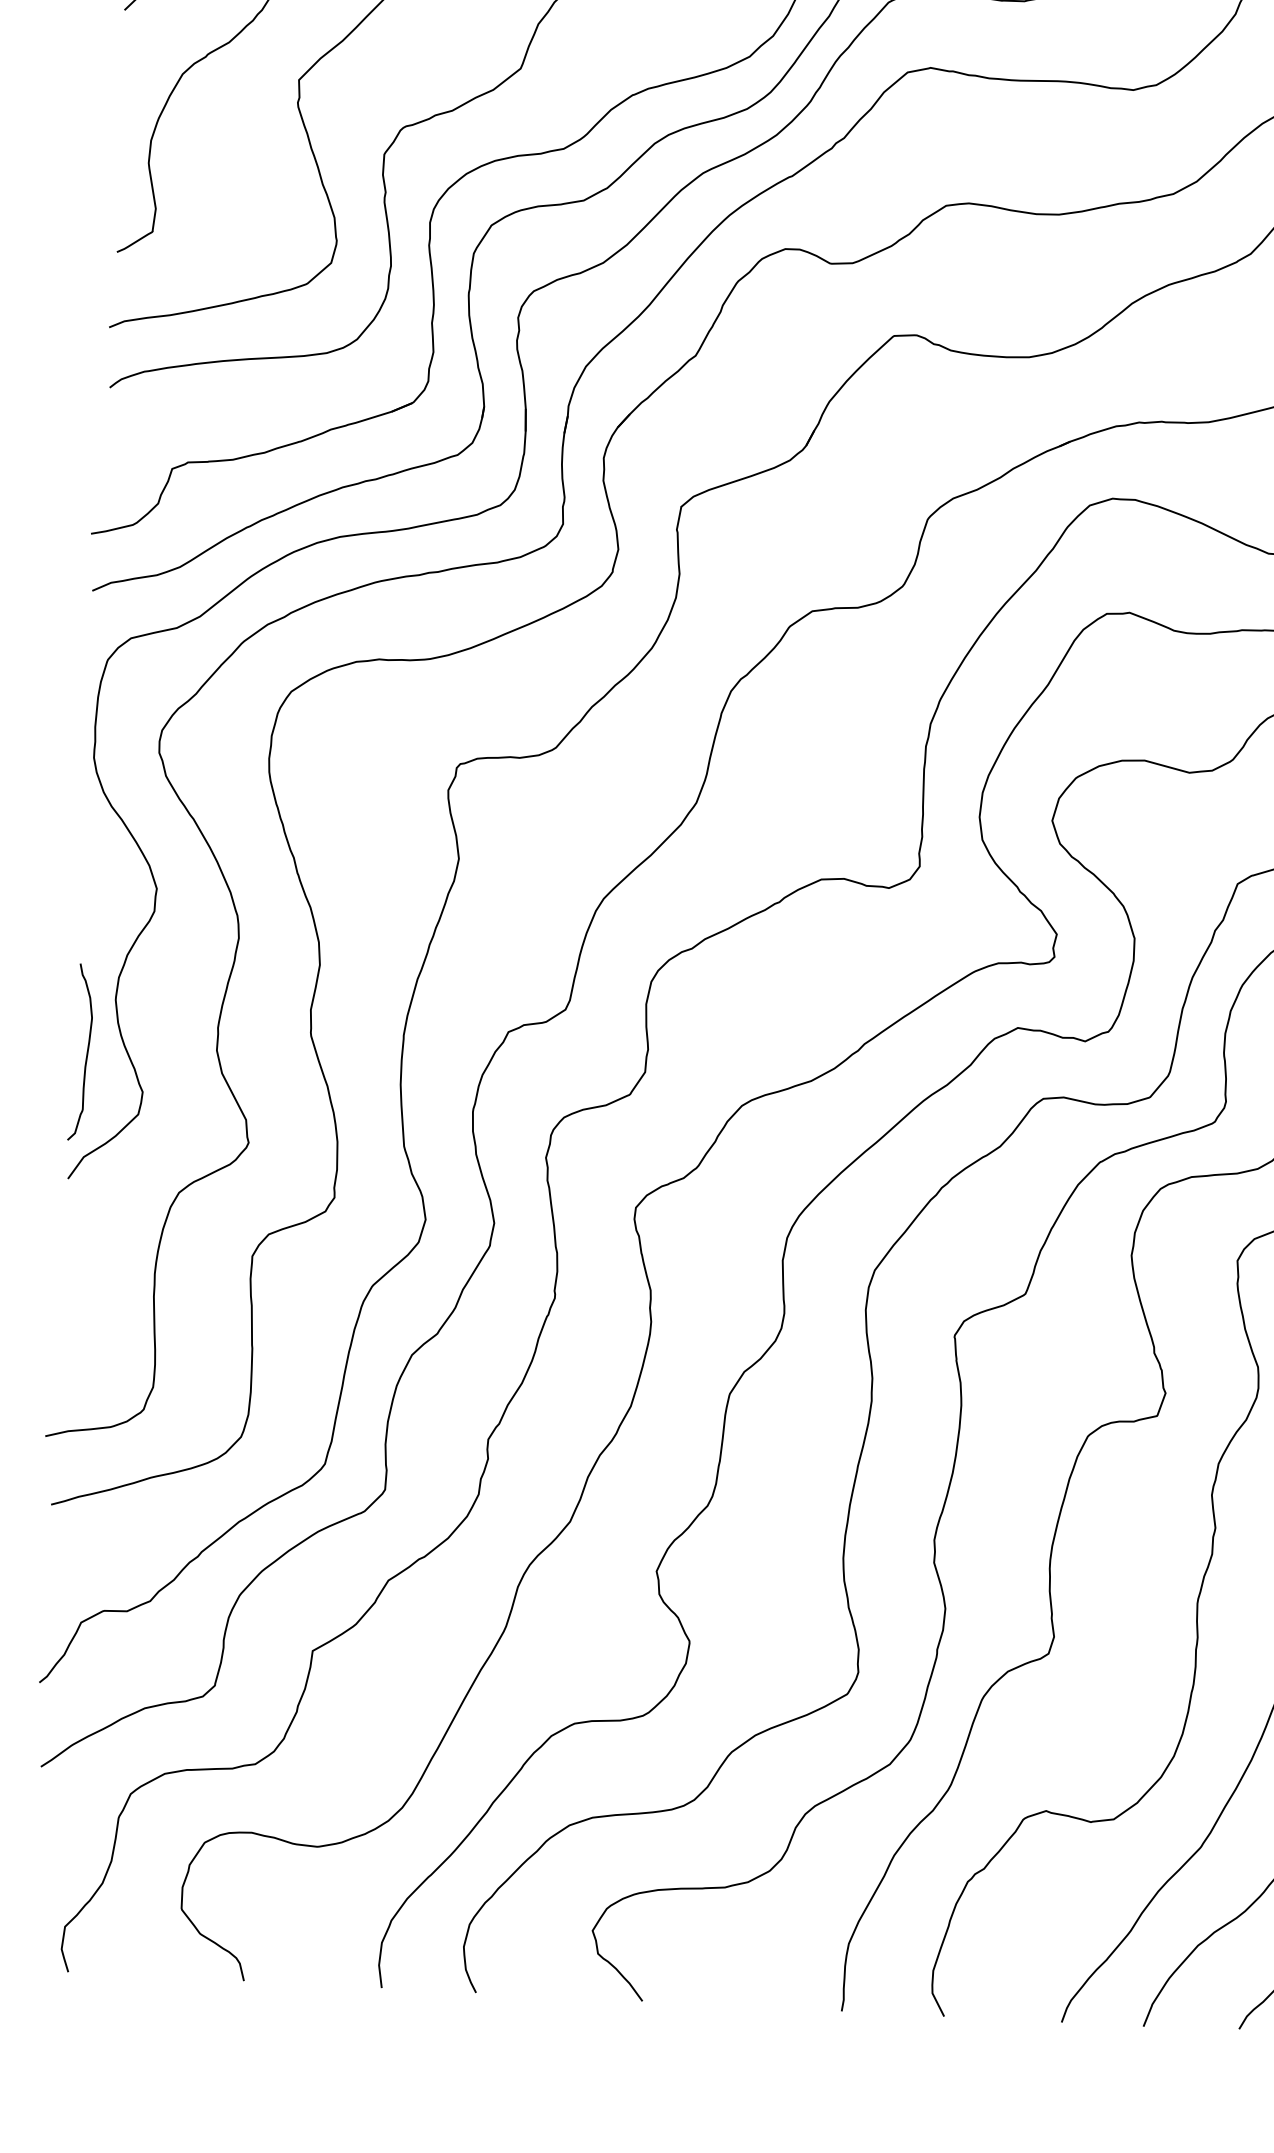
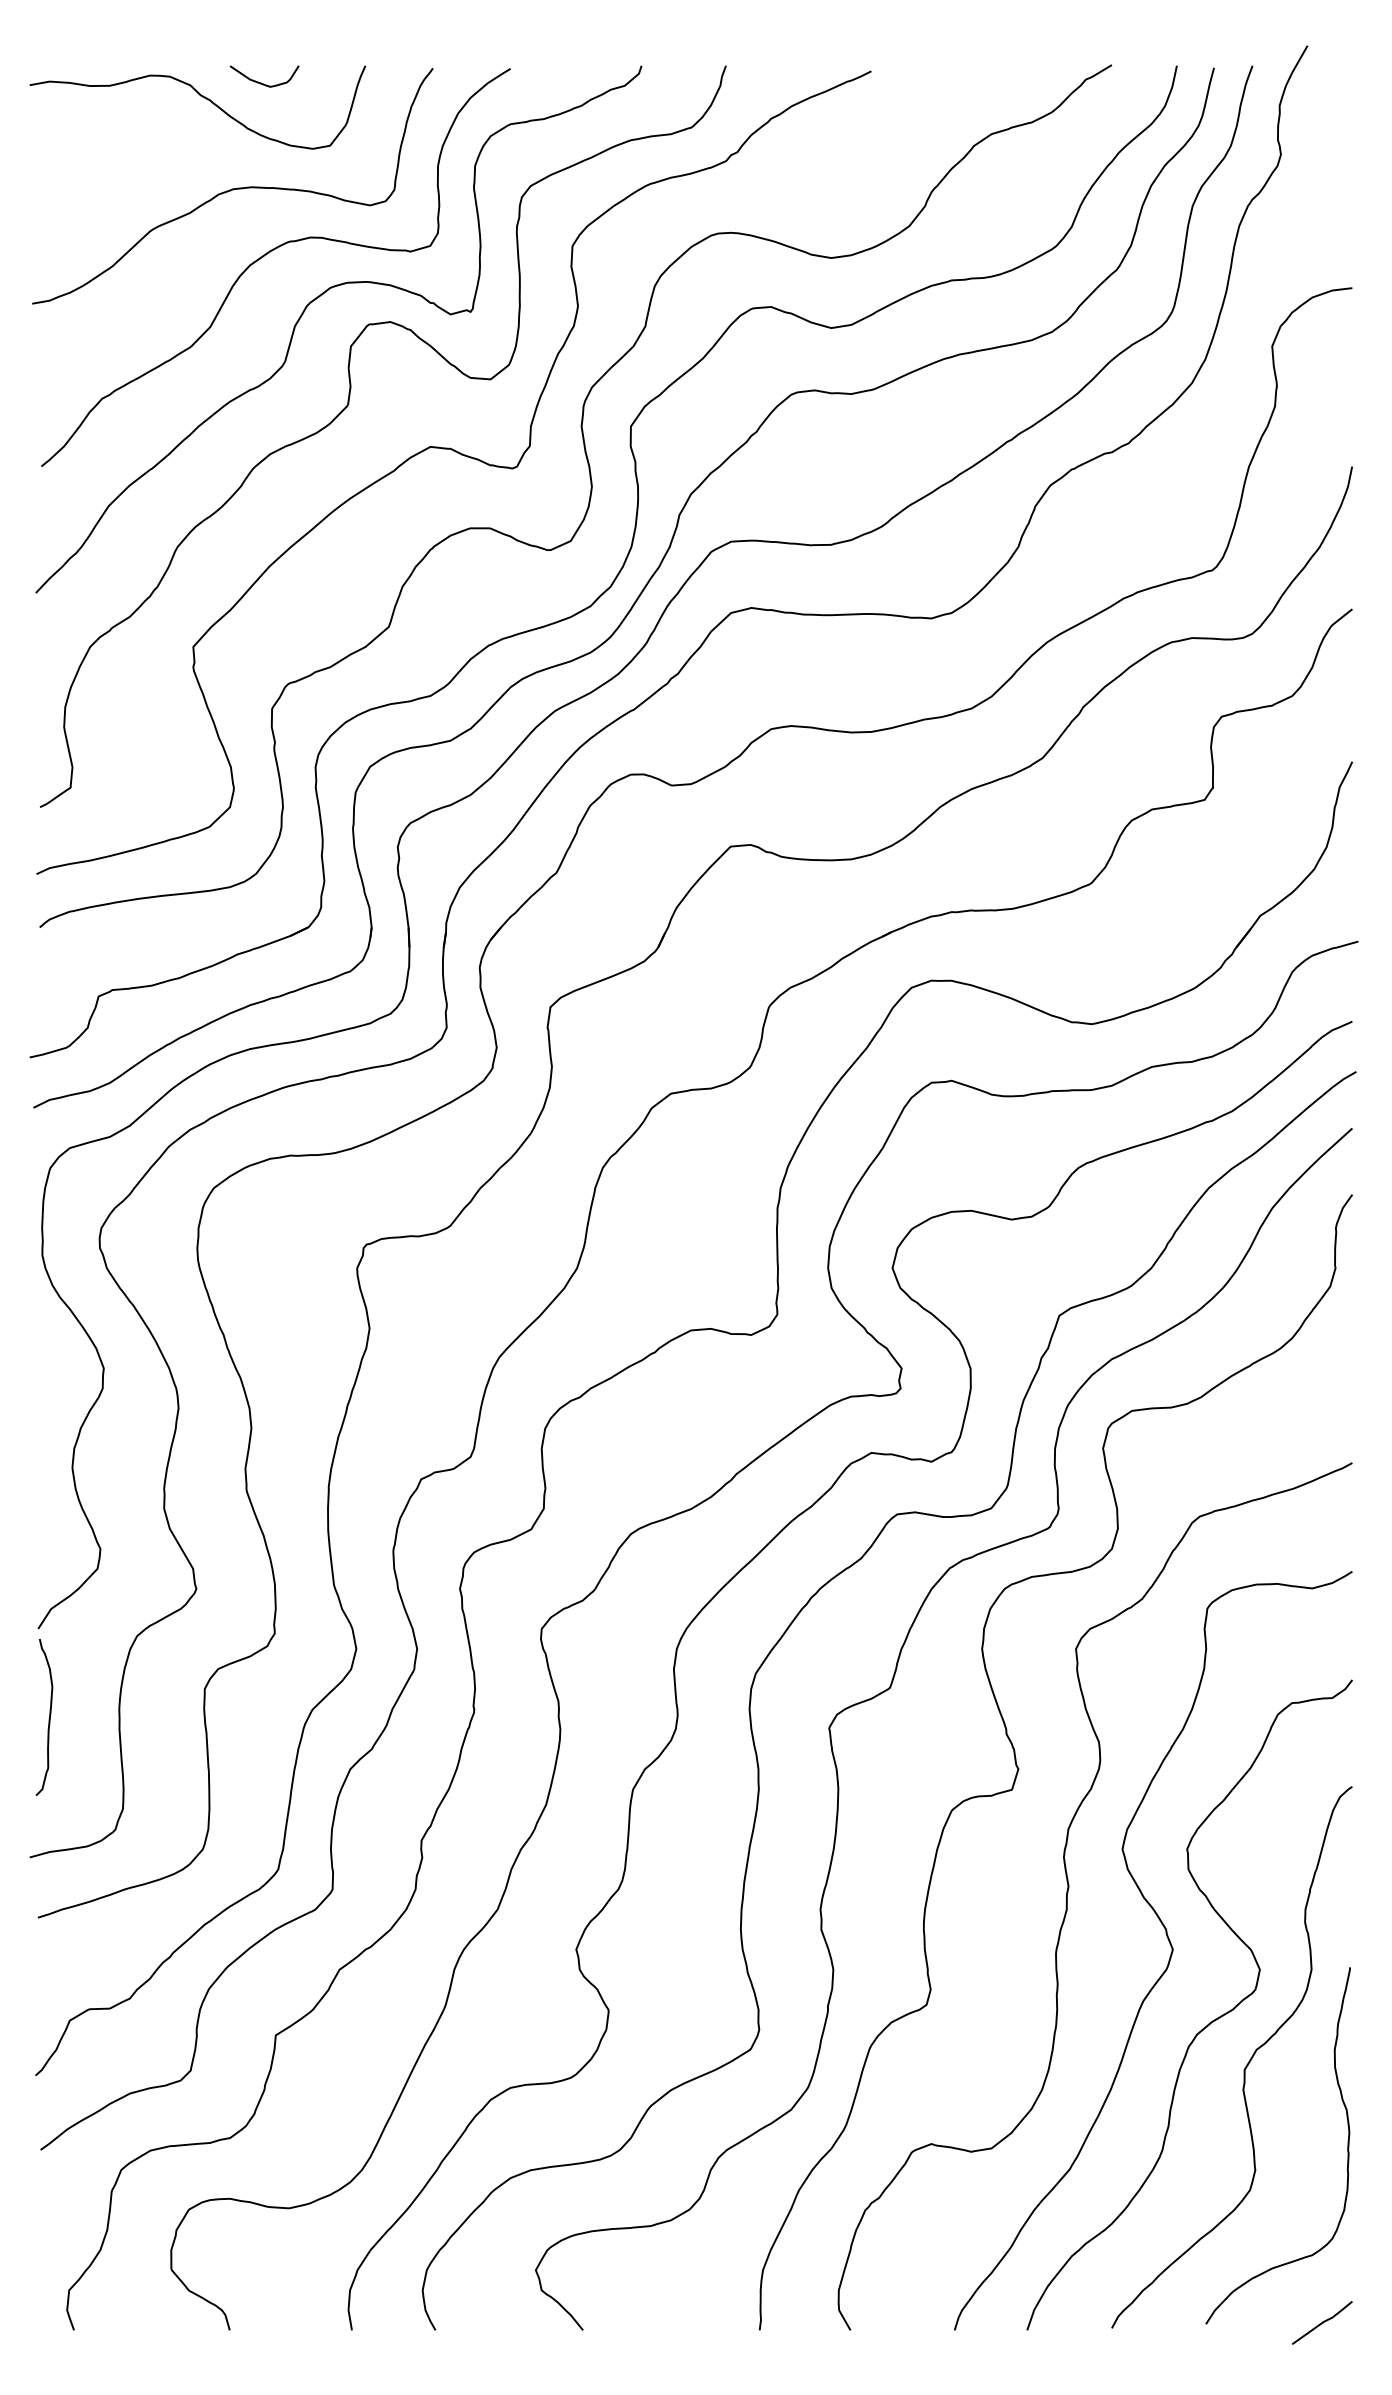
curve: (85, 1054) -> (48, 1719), moved

